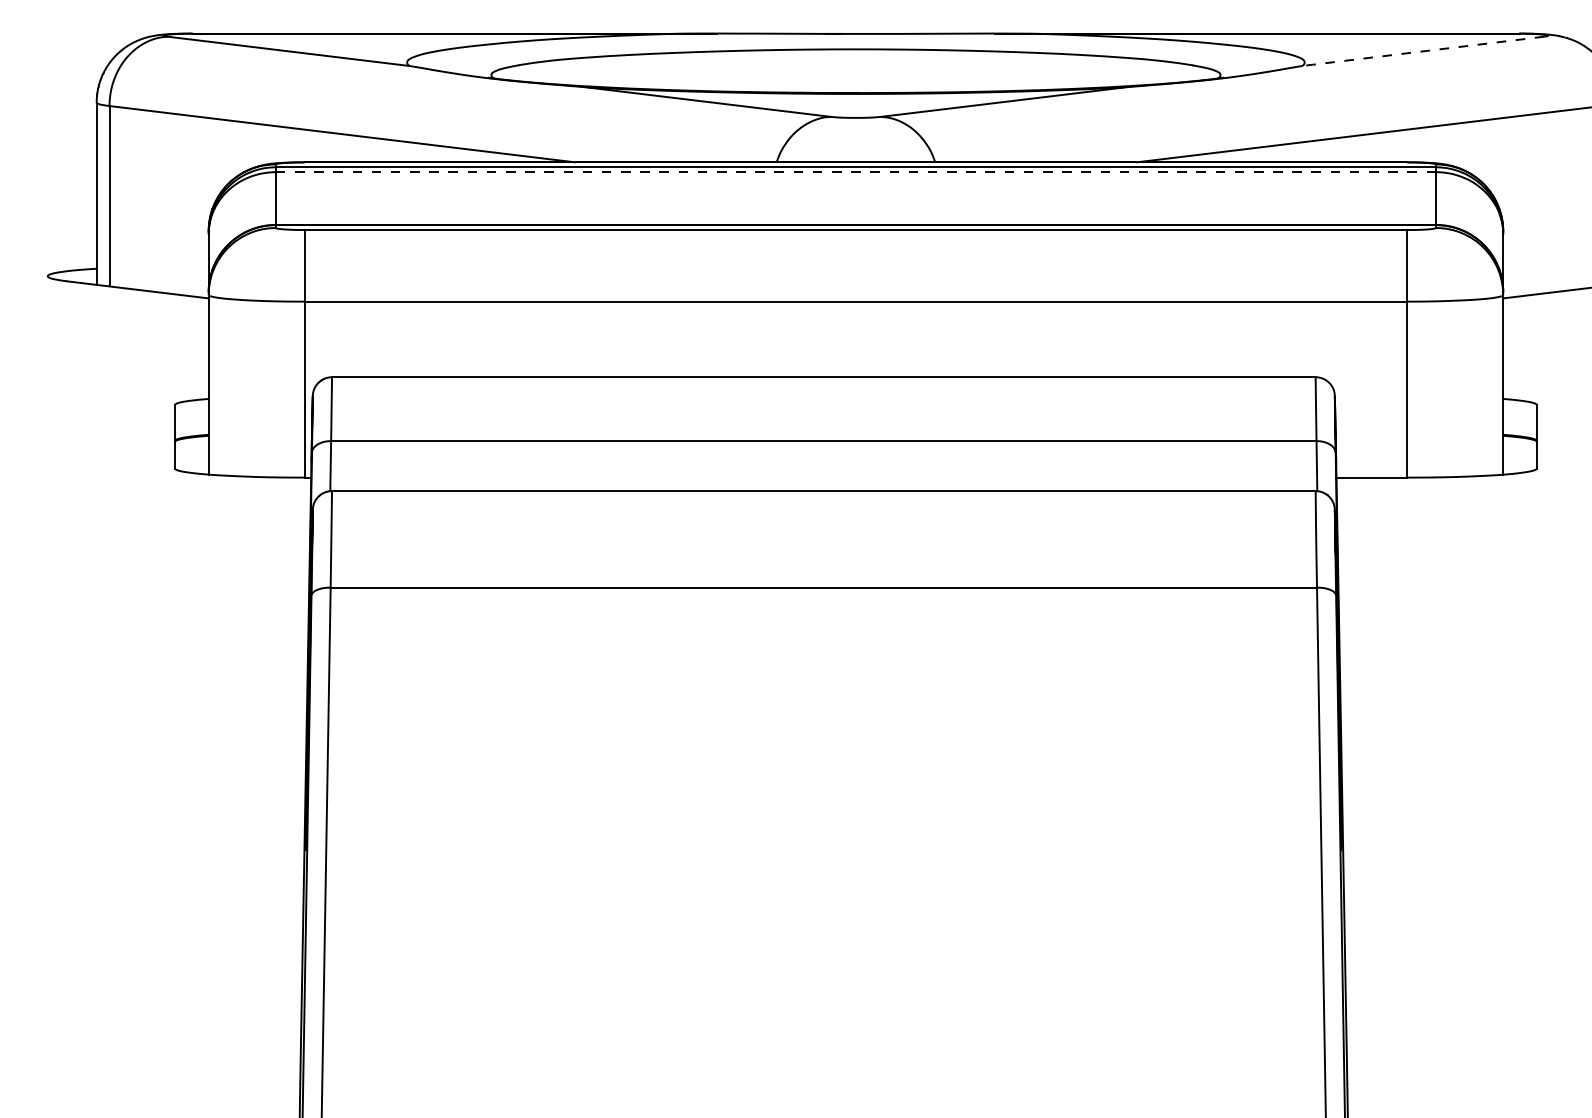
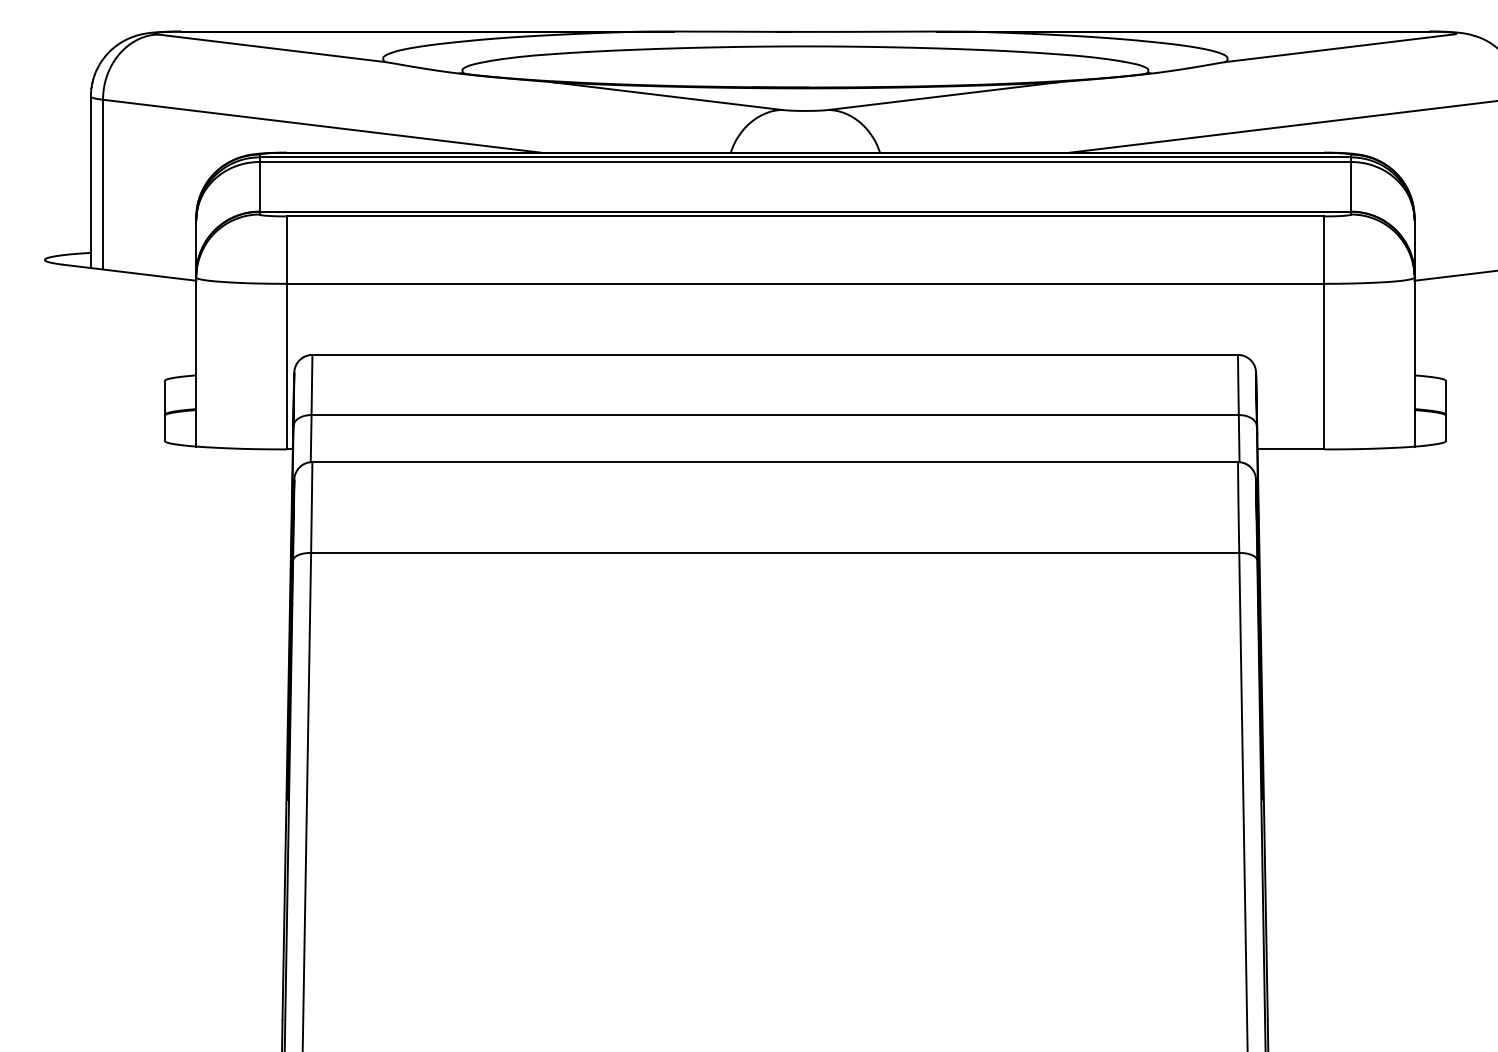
line: (1422, 51) -> (1338, 48), dashed -> solid
line: (856, 172) -> (805, 162), dashed -> solid

